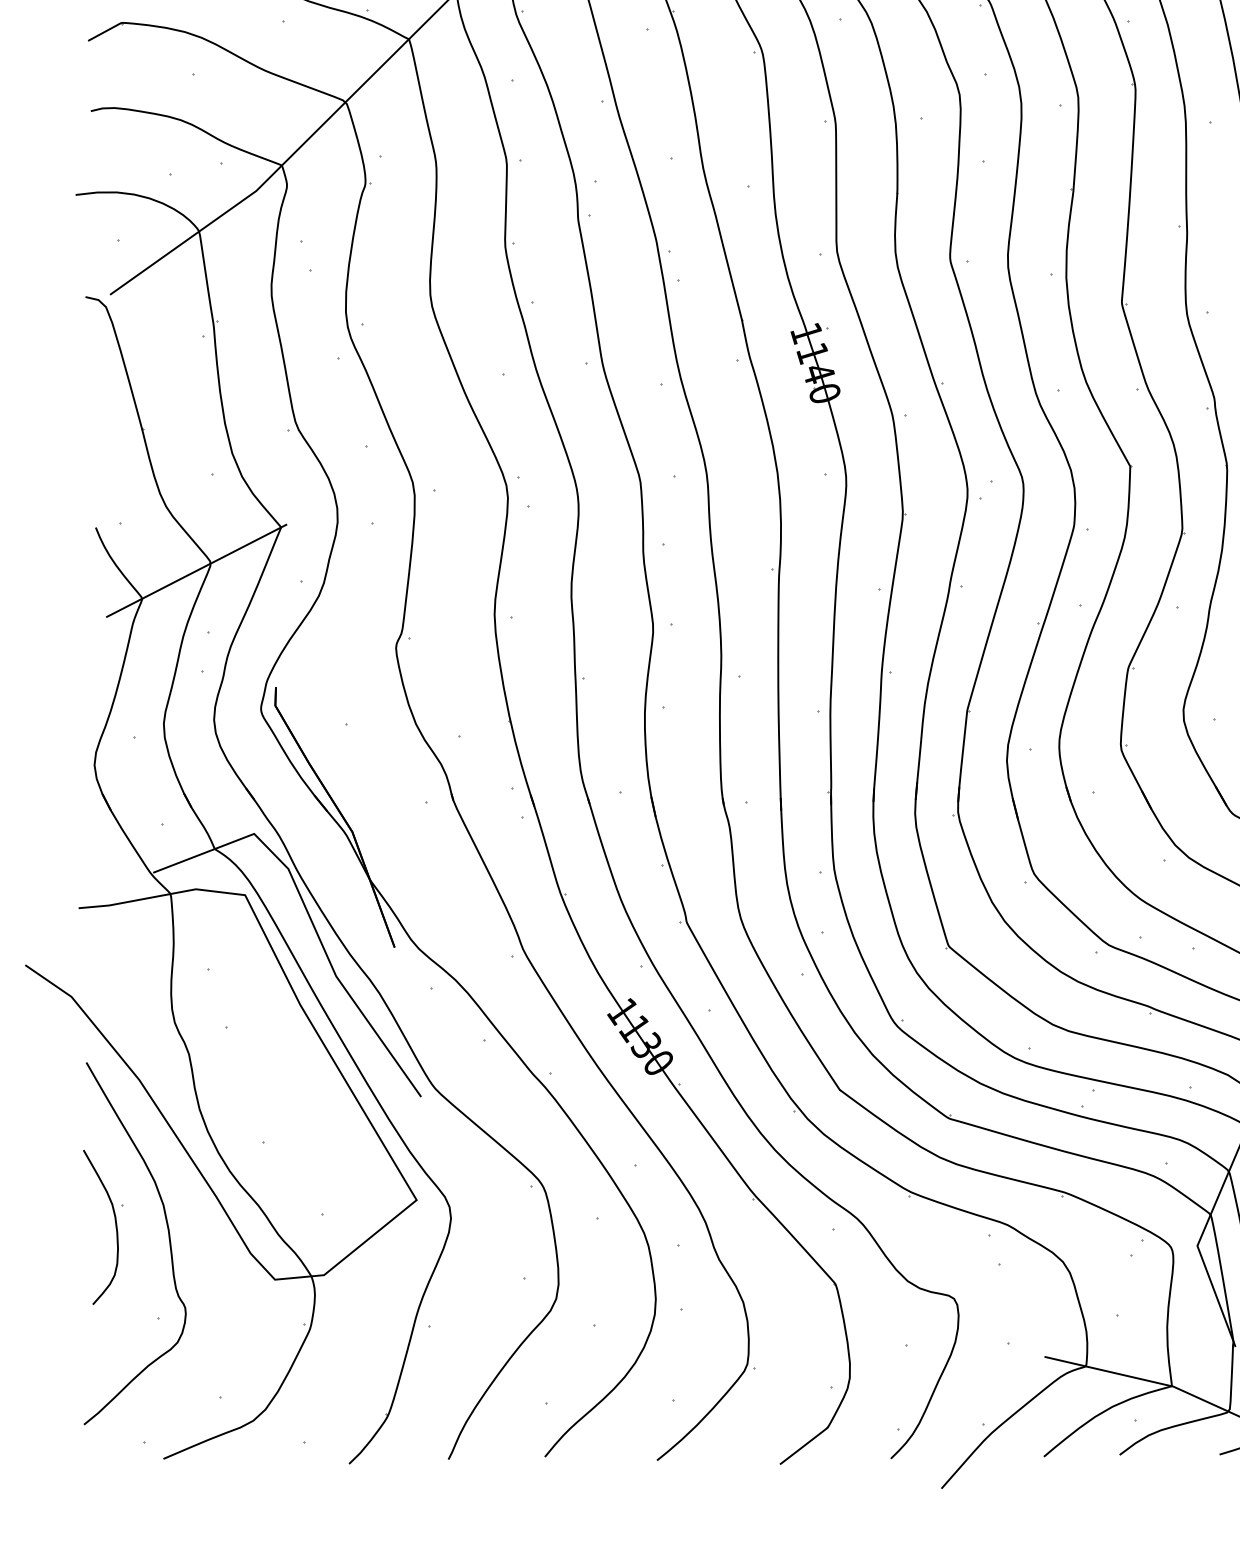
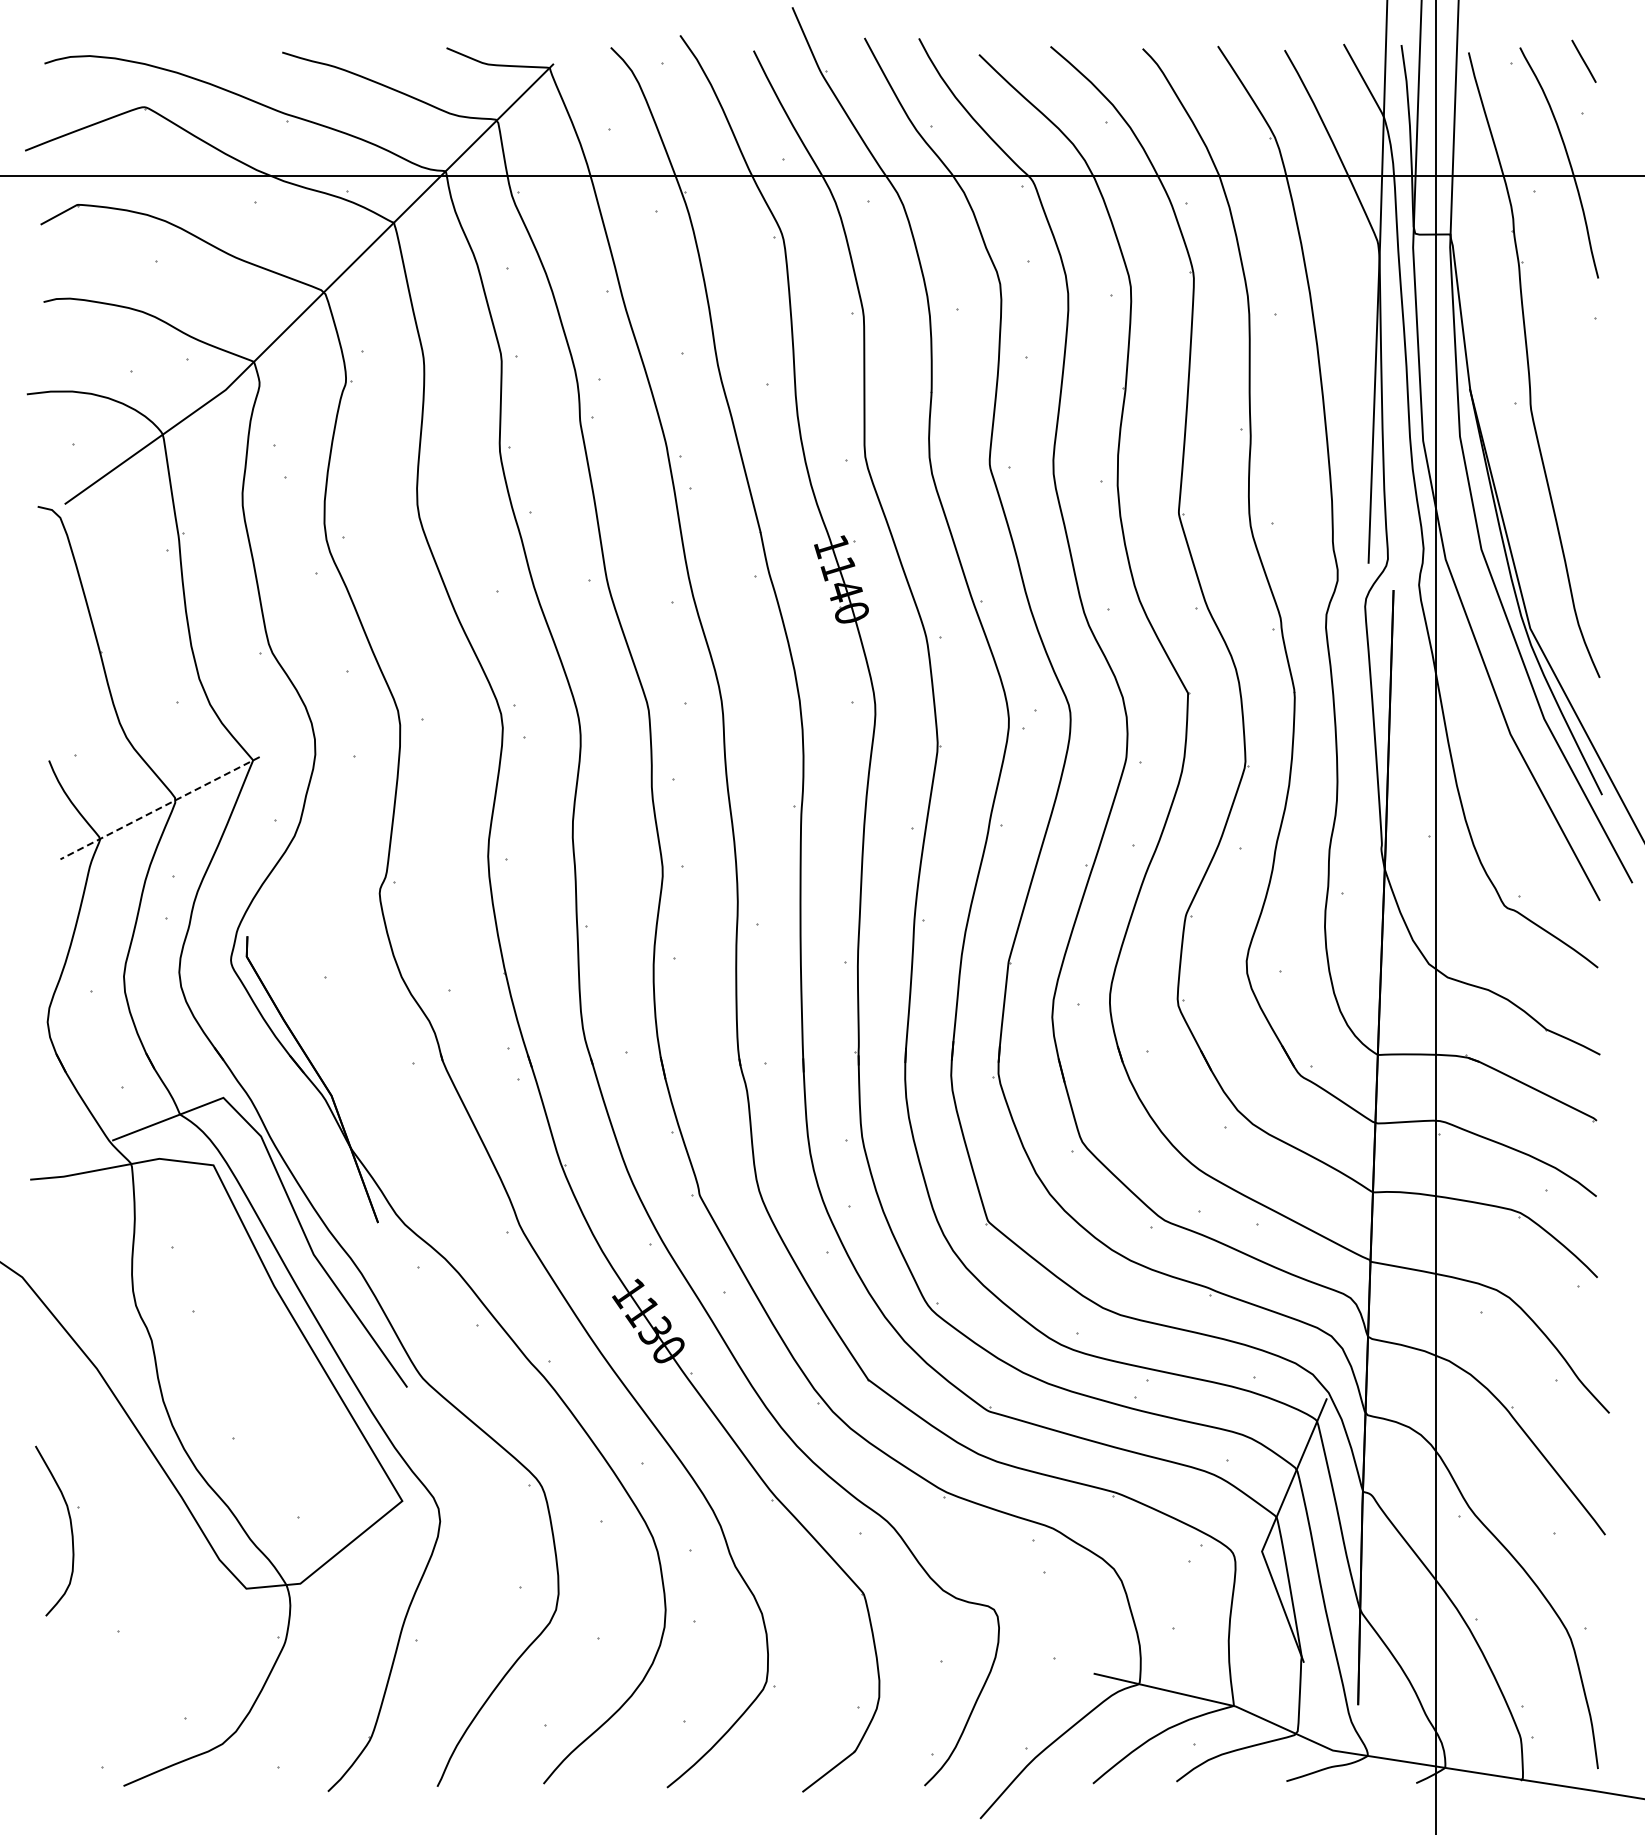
line: (197, 571) -> (160, 808), solid -> dashed
curve: (168, 1241) -> (129, 1546), removed

